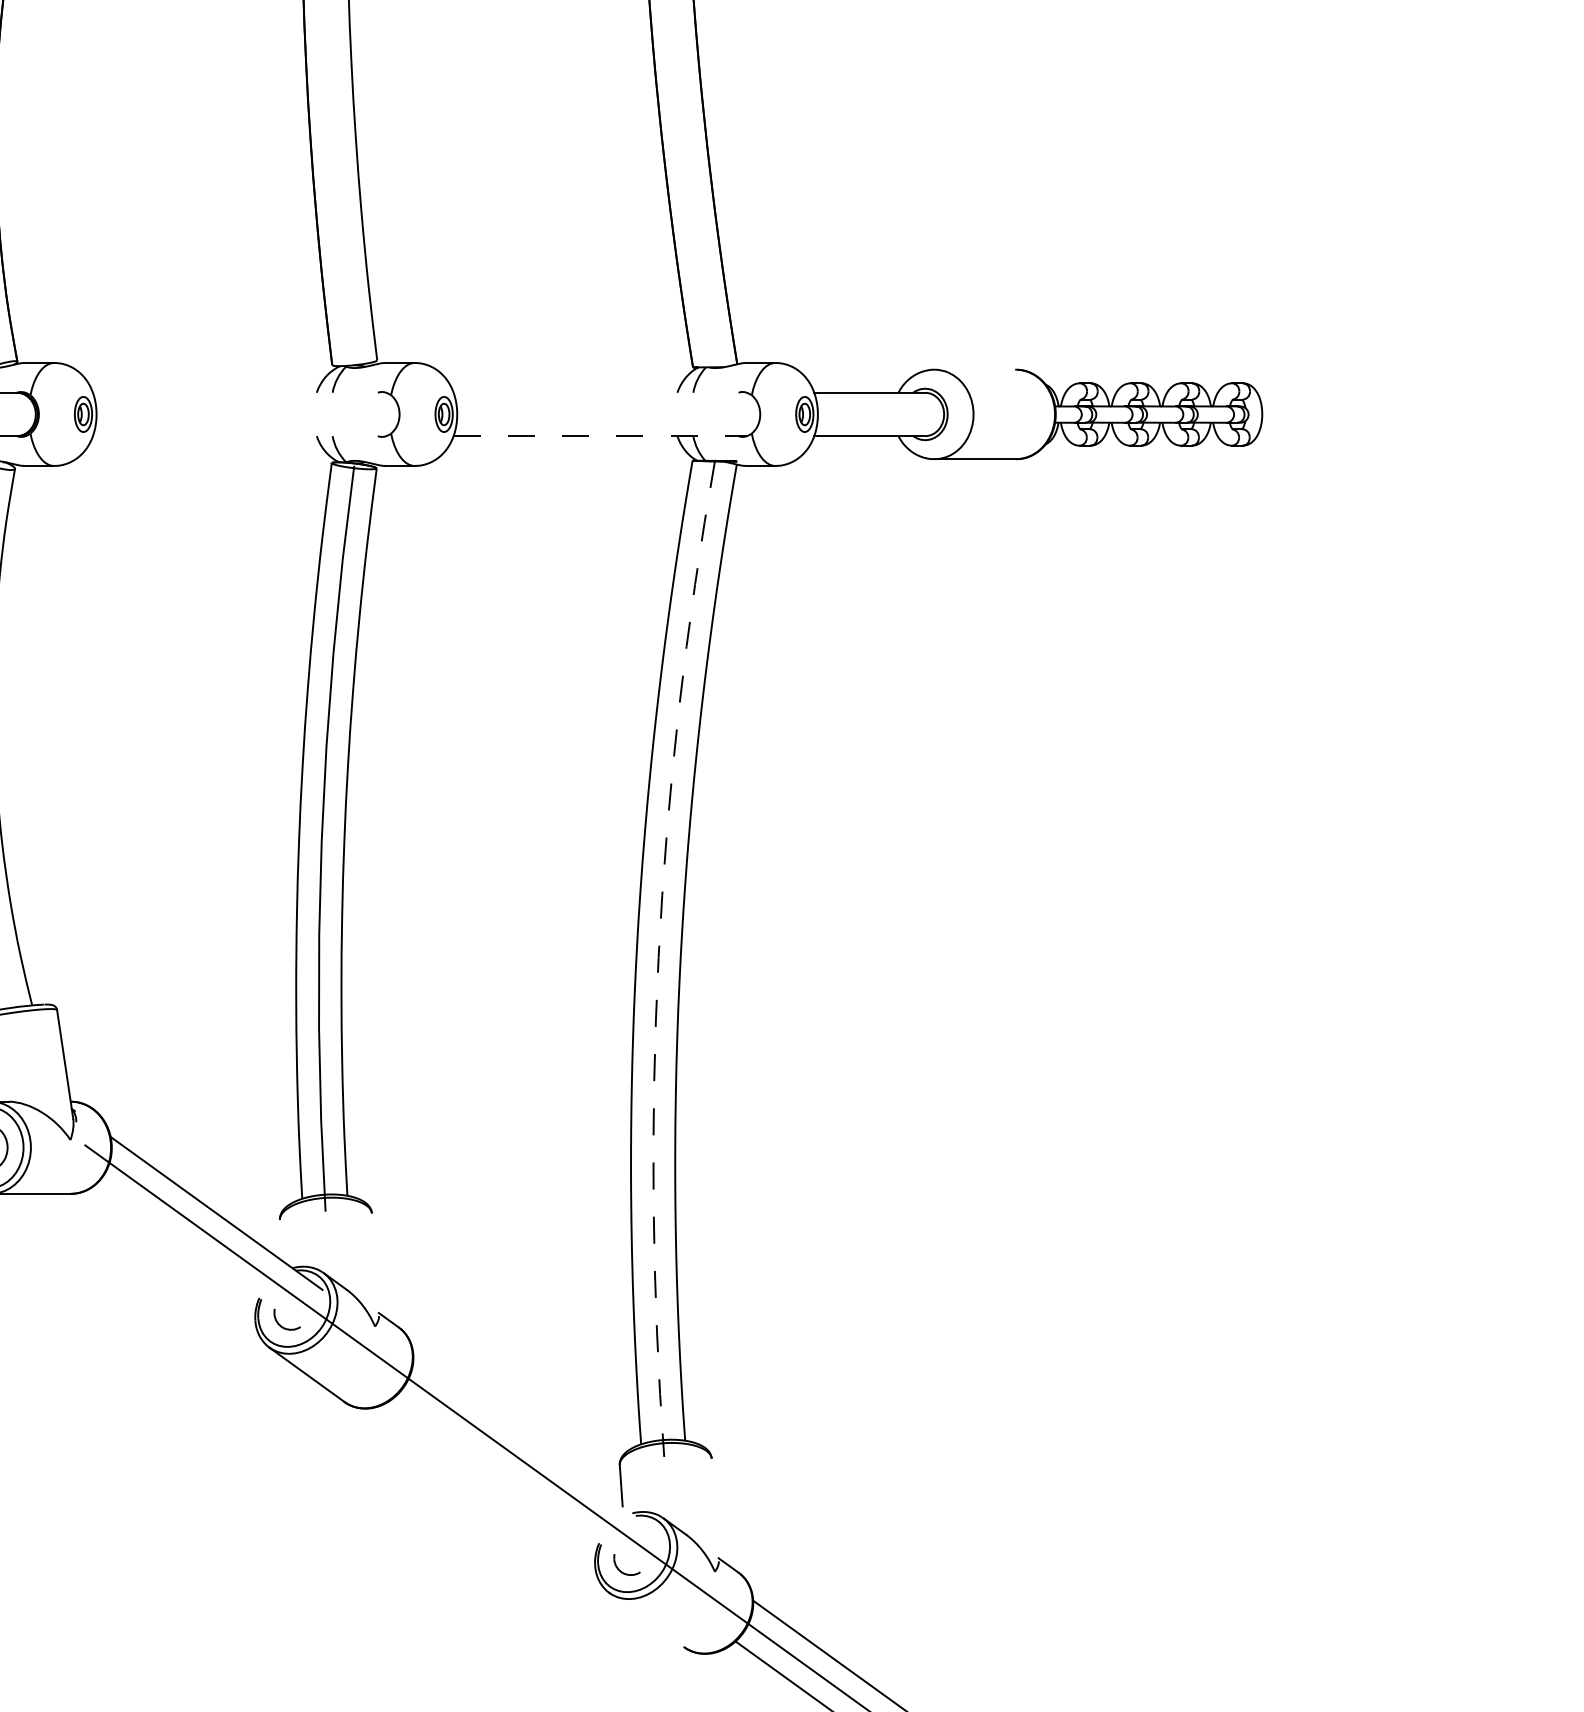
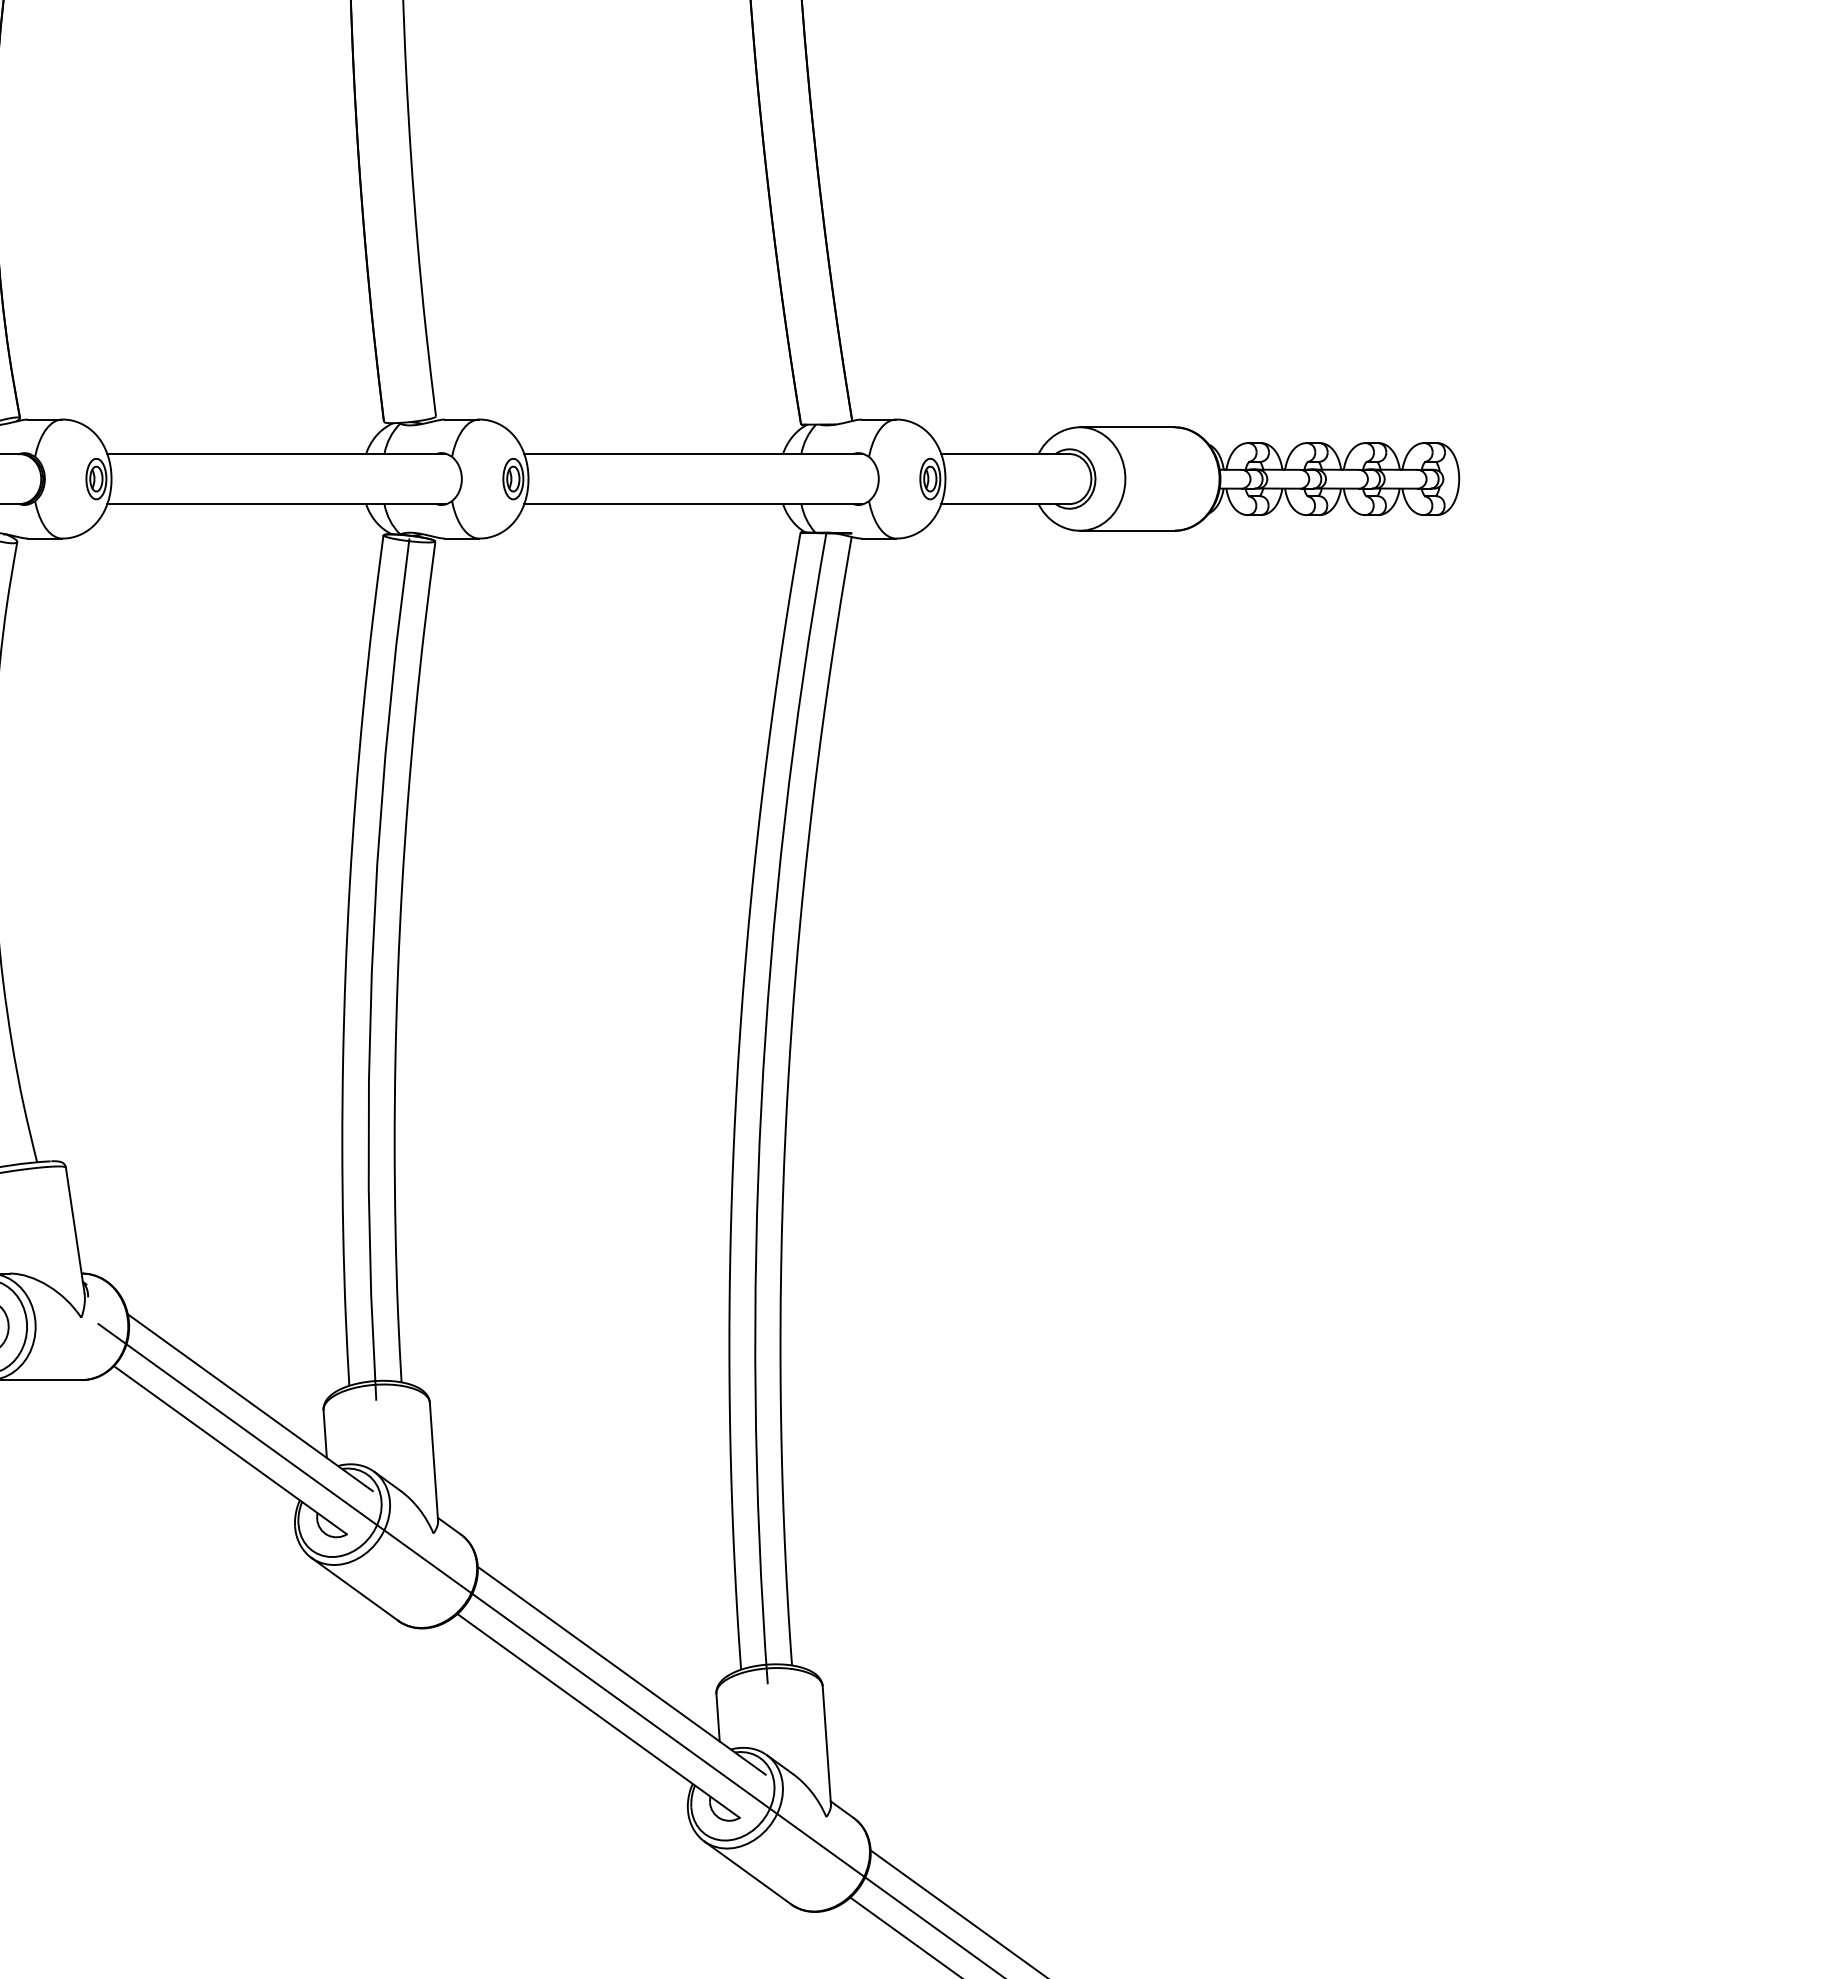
line: (975, 369) -> (1127, 427), added
line: (239, 392) -> (276, 453), added
line: (599, 392) -> (693, 453), added
line: (239, 436) -> (276, 504), added
line: (599, 436) -> (693, 504), dashed -> solid
arc: (658, 957) -> (761, 1106), dashed -> solid
line: (280, 1240) -> (324, 1433), added
line: (198, 1254) -> (229, 1450), added
line: (375, 1264) -> (433, 1461), added
line: (537, 1445) -> (621, 1670), added
line: (517, 1483) -> (598, 1715), added
line: (715, 1509) -> (826, 1745), added
line: (646, 1619) -> (747, 1872), added

